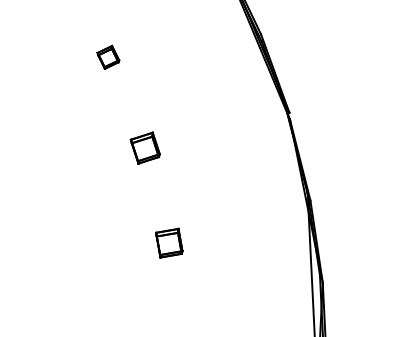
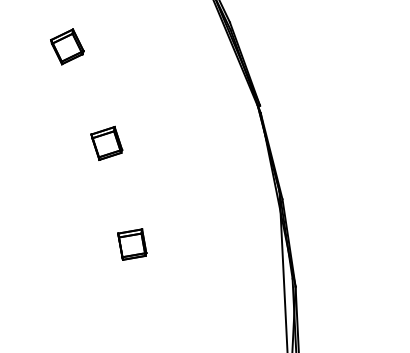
part: (108, 57) -> (67, 46), size x1.43

